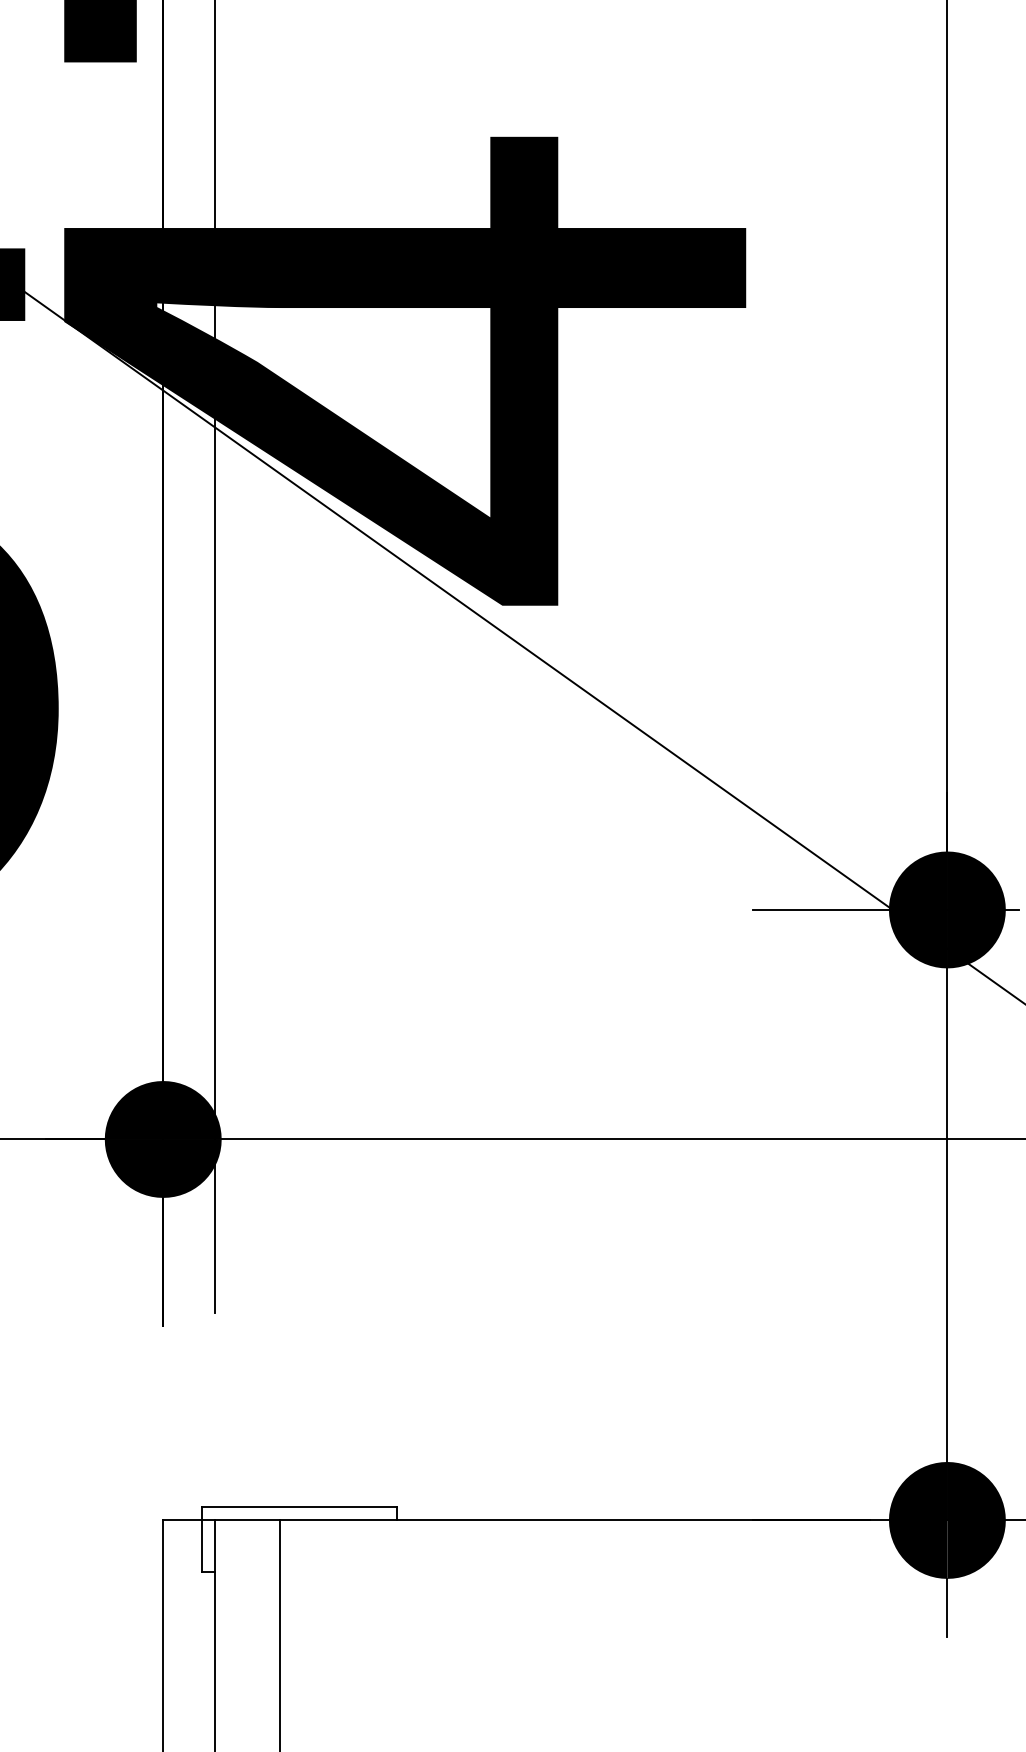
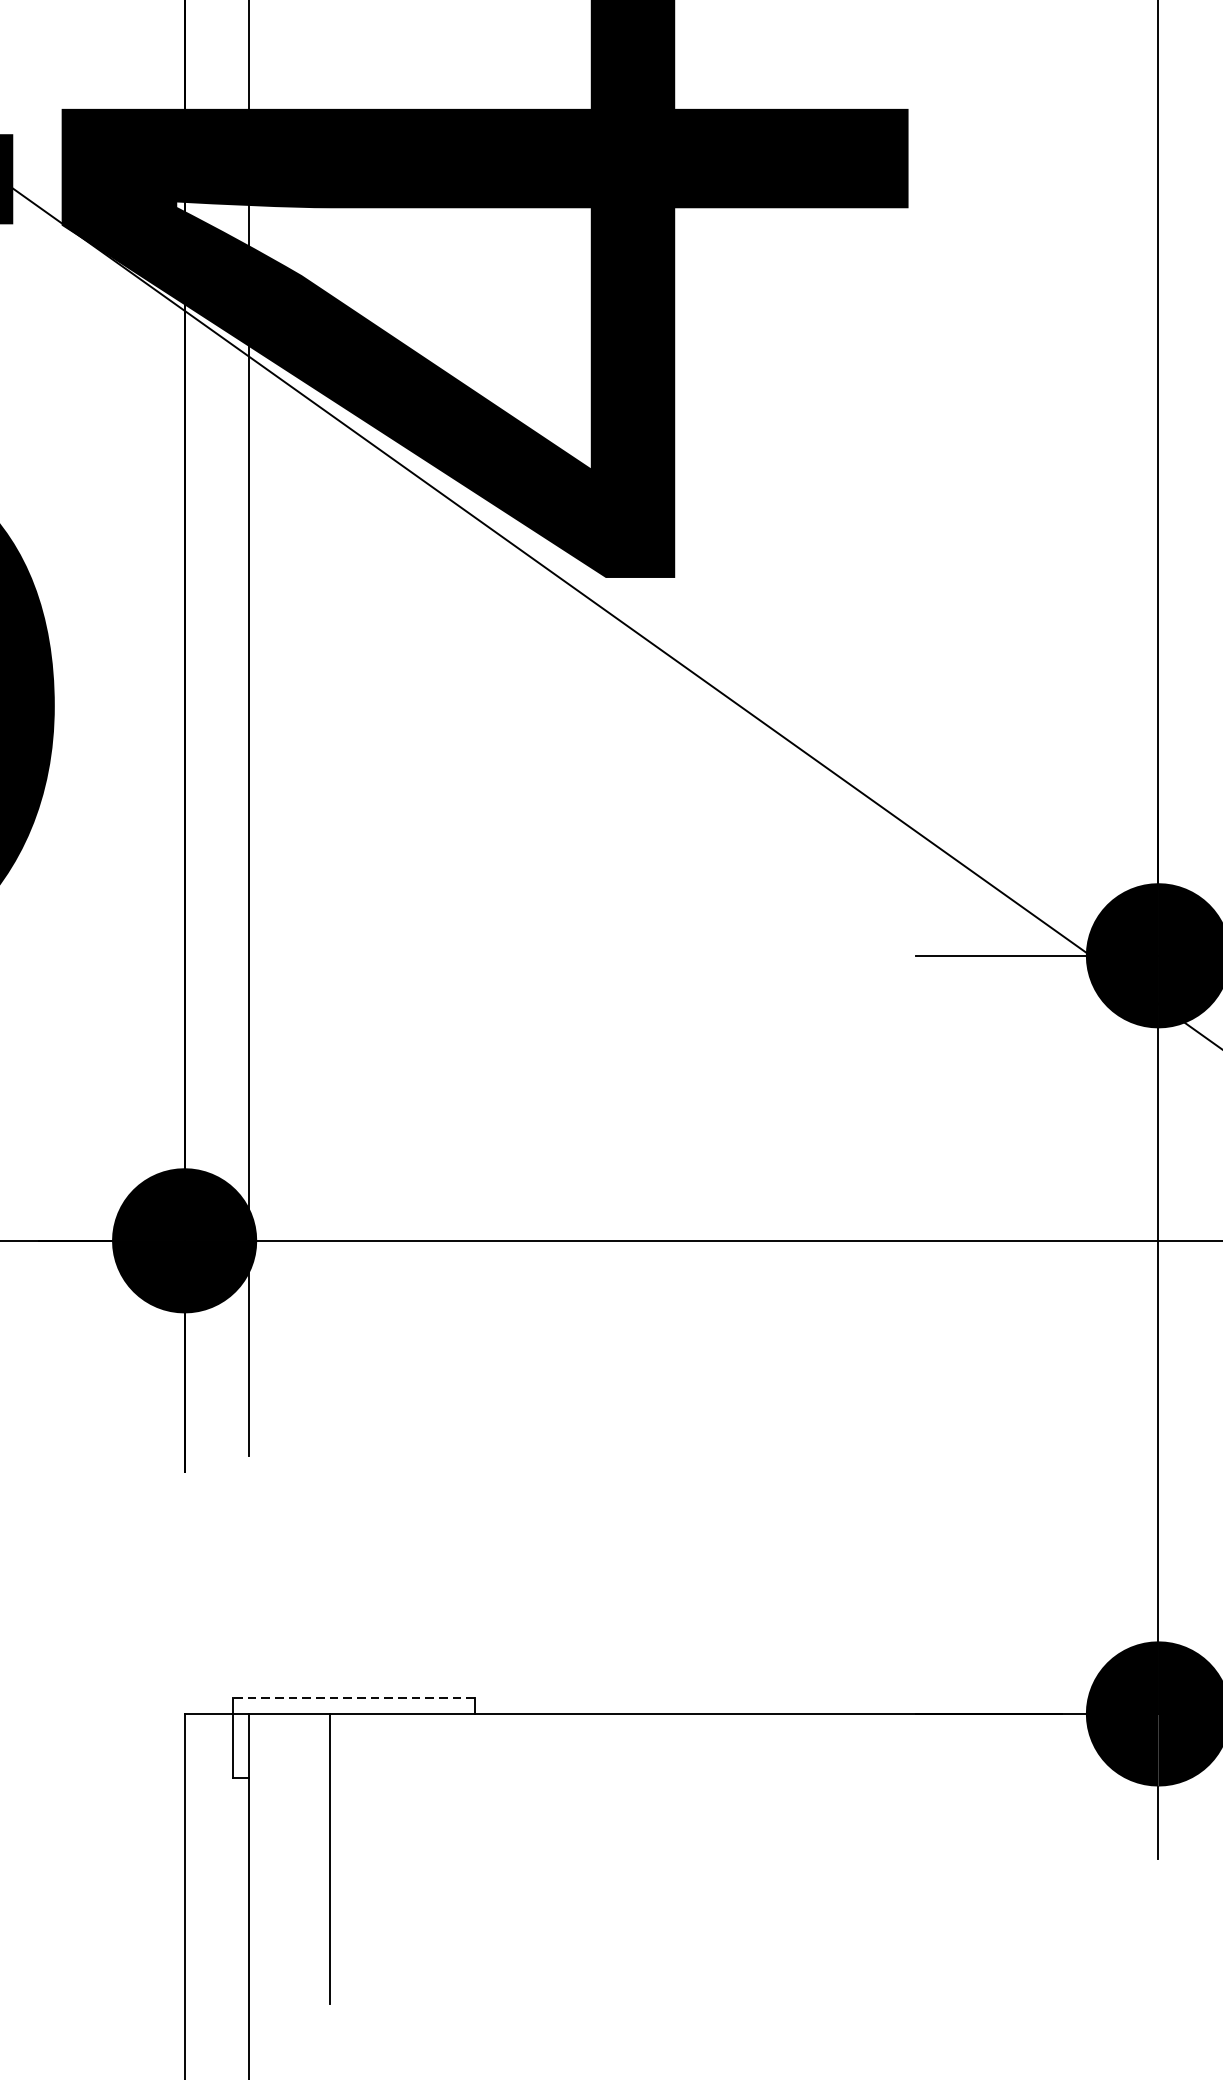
line: (299, 1507) -> (353, 1697), solid -> dashed

